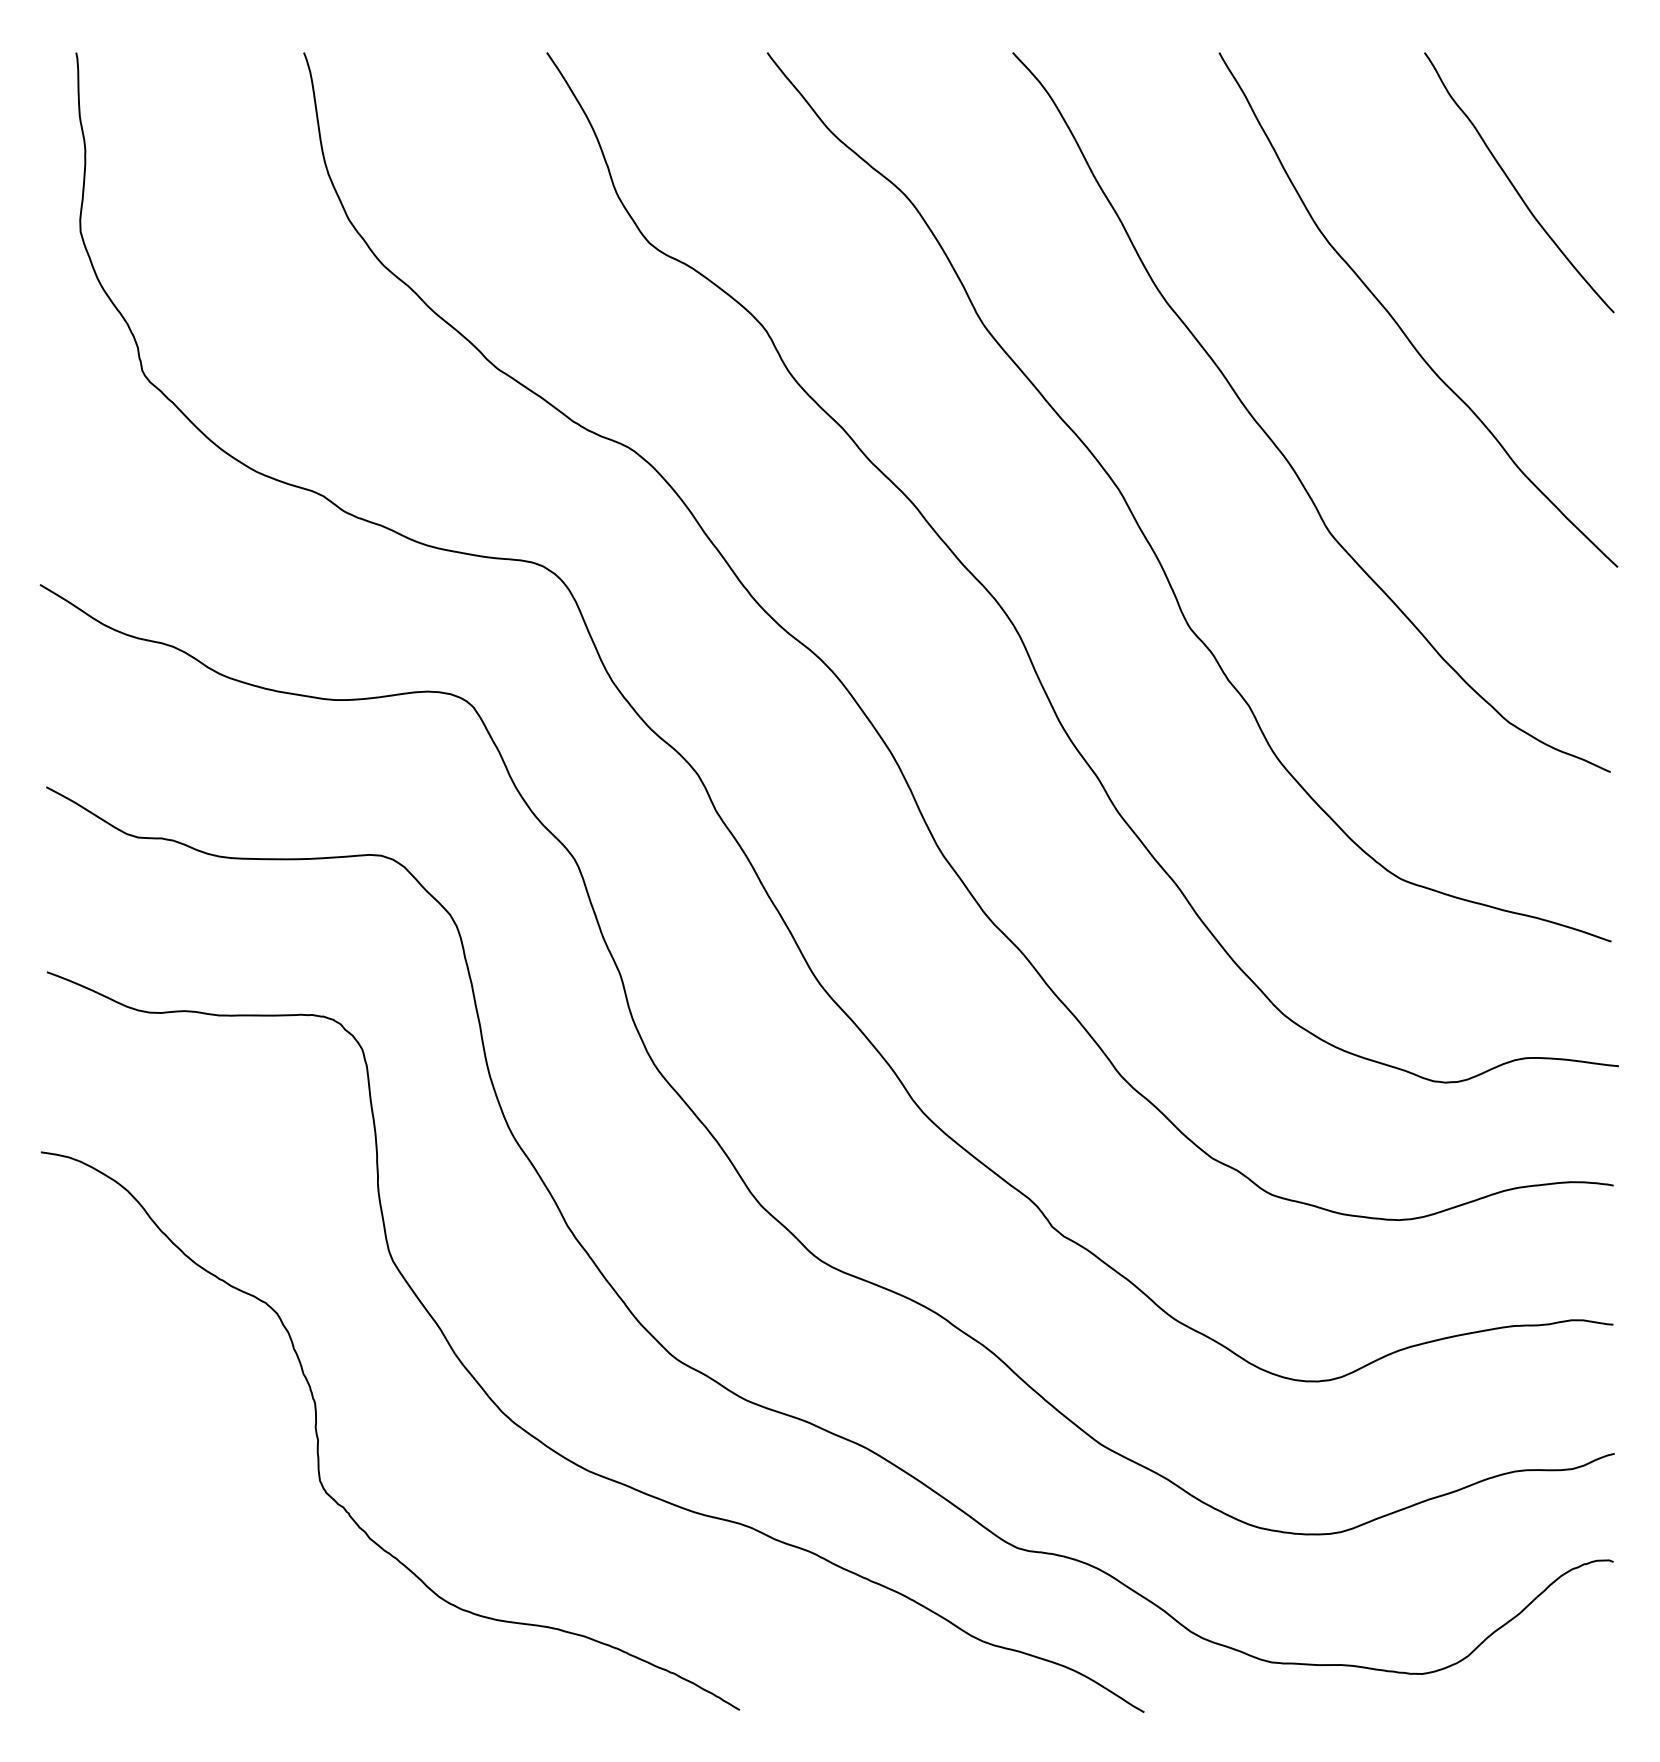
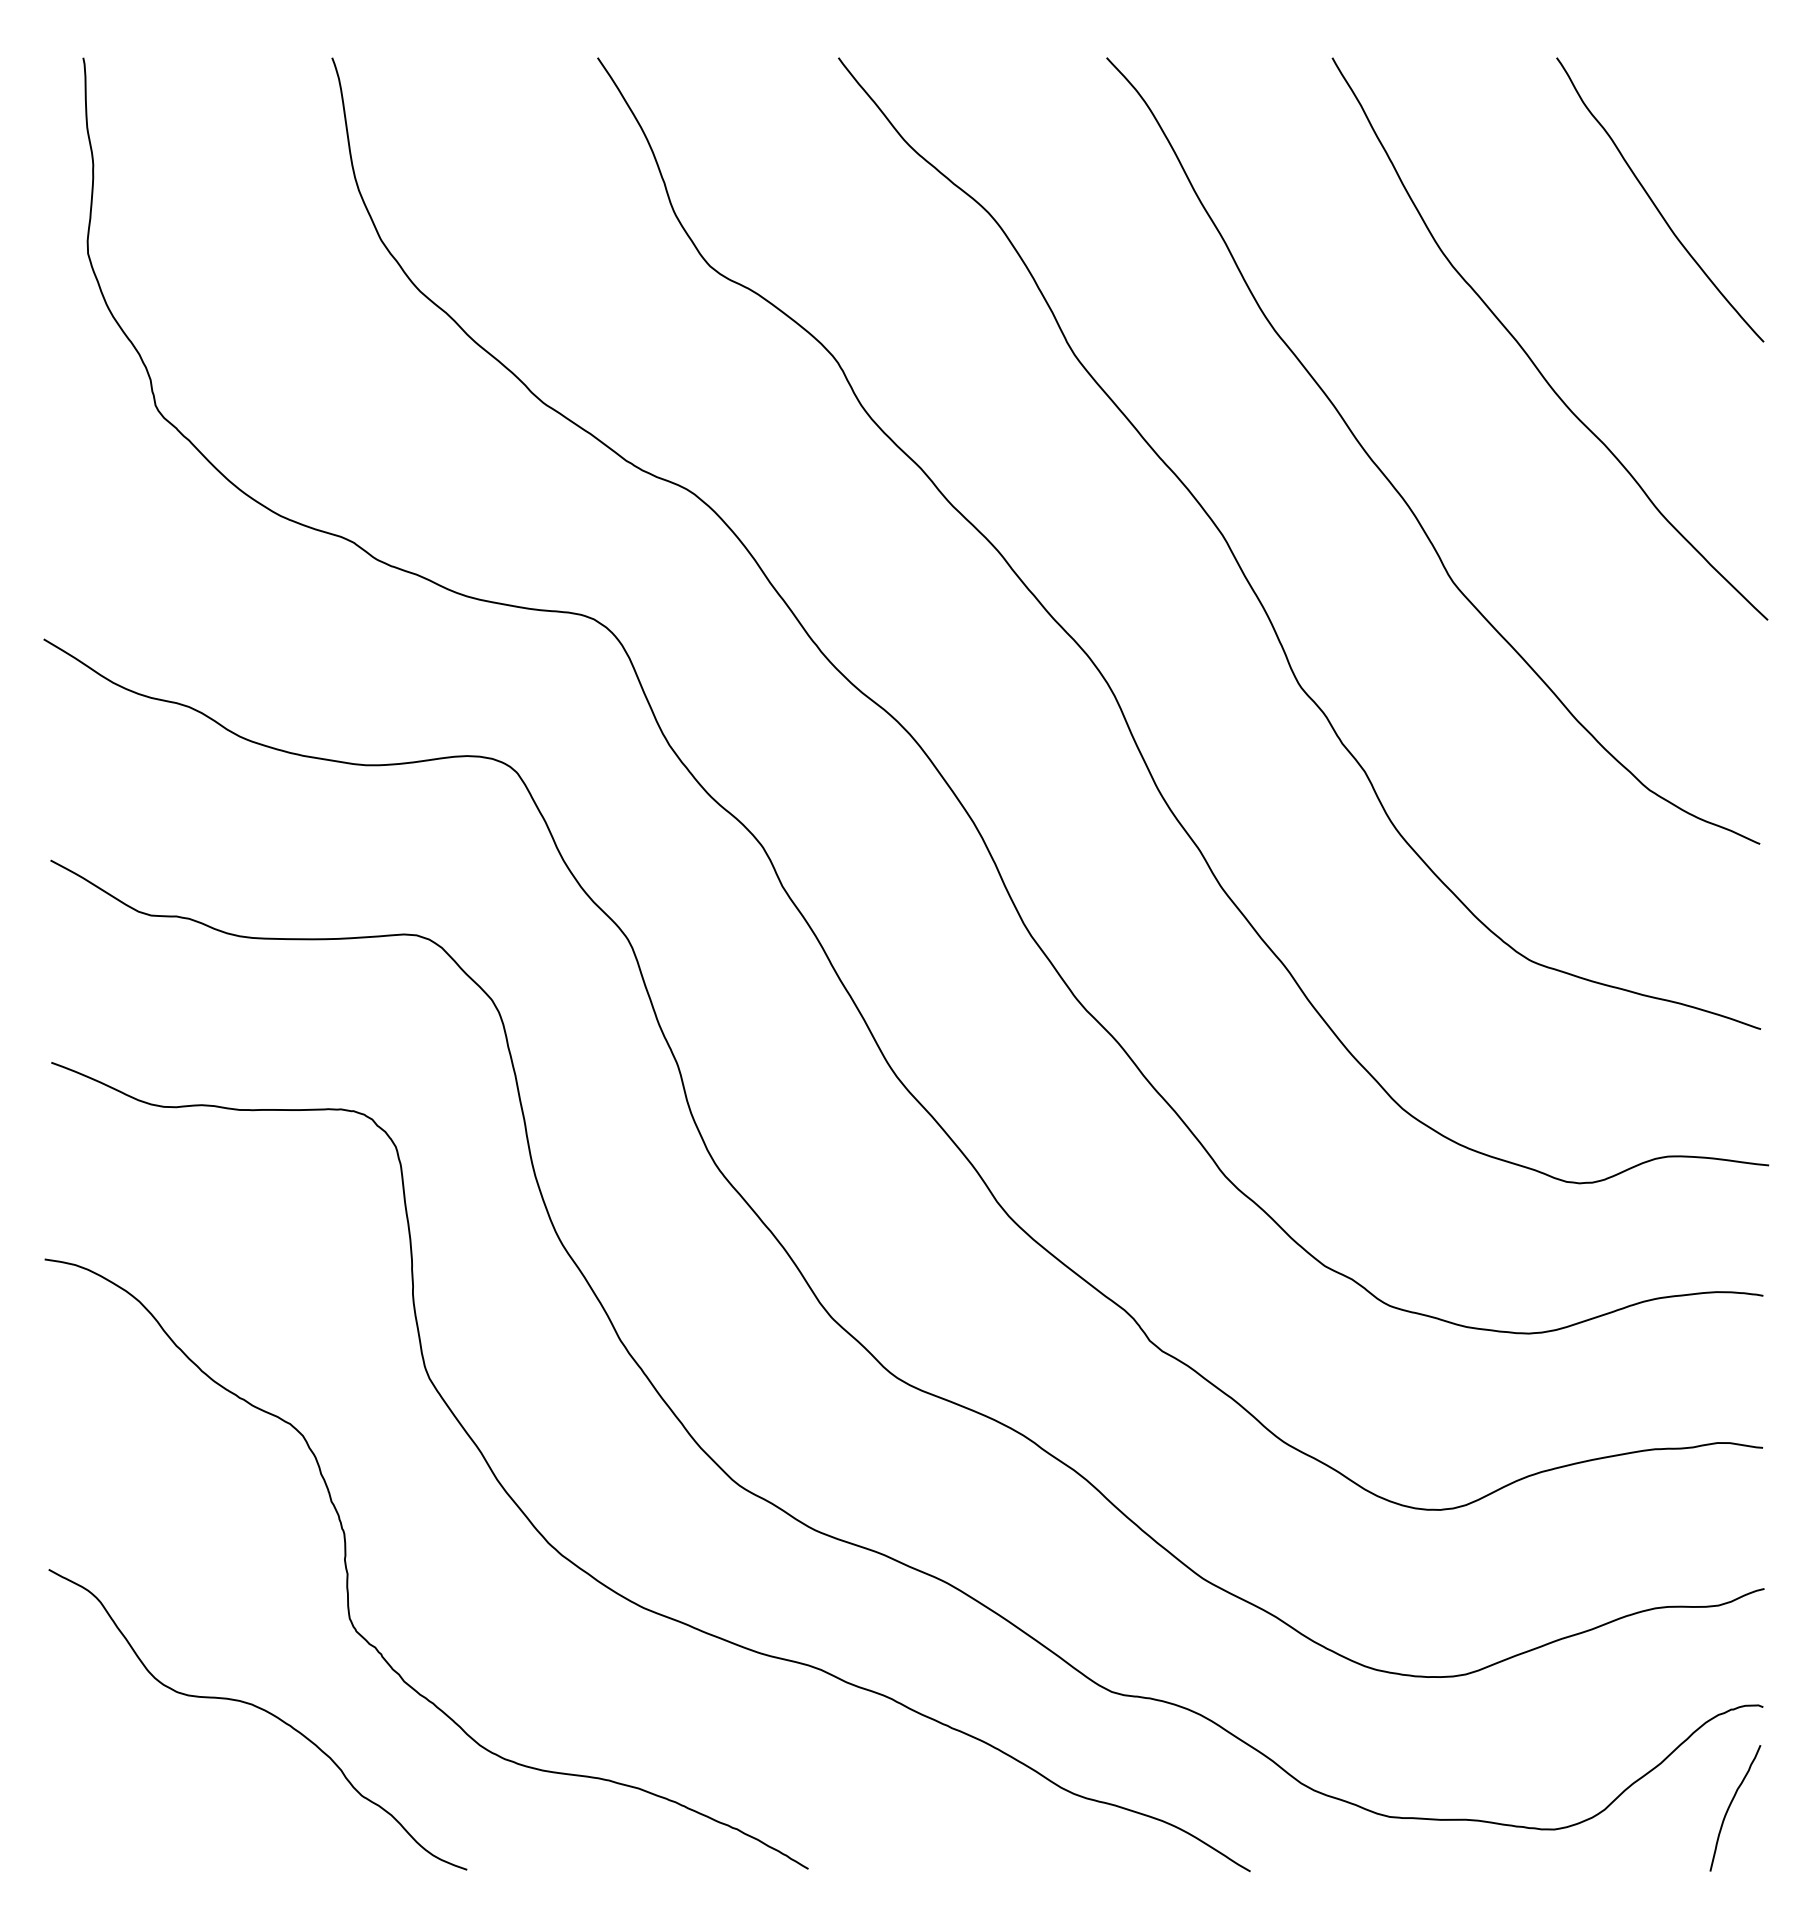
curve: (240, 1565) -> (262, 1710), added
curve: (1583, 1652) -> (1730, 1806), added

